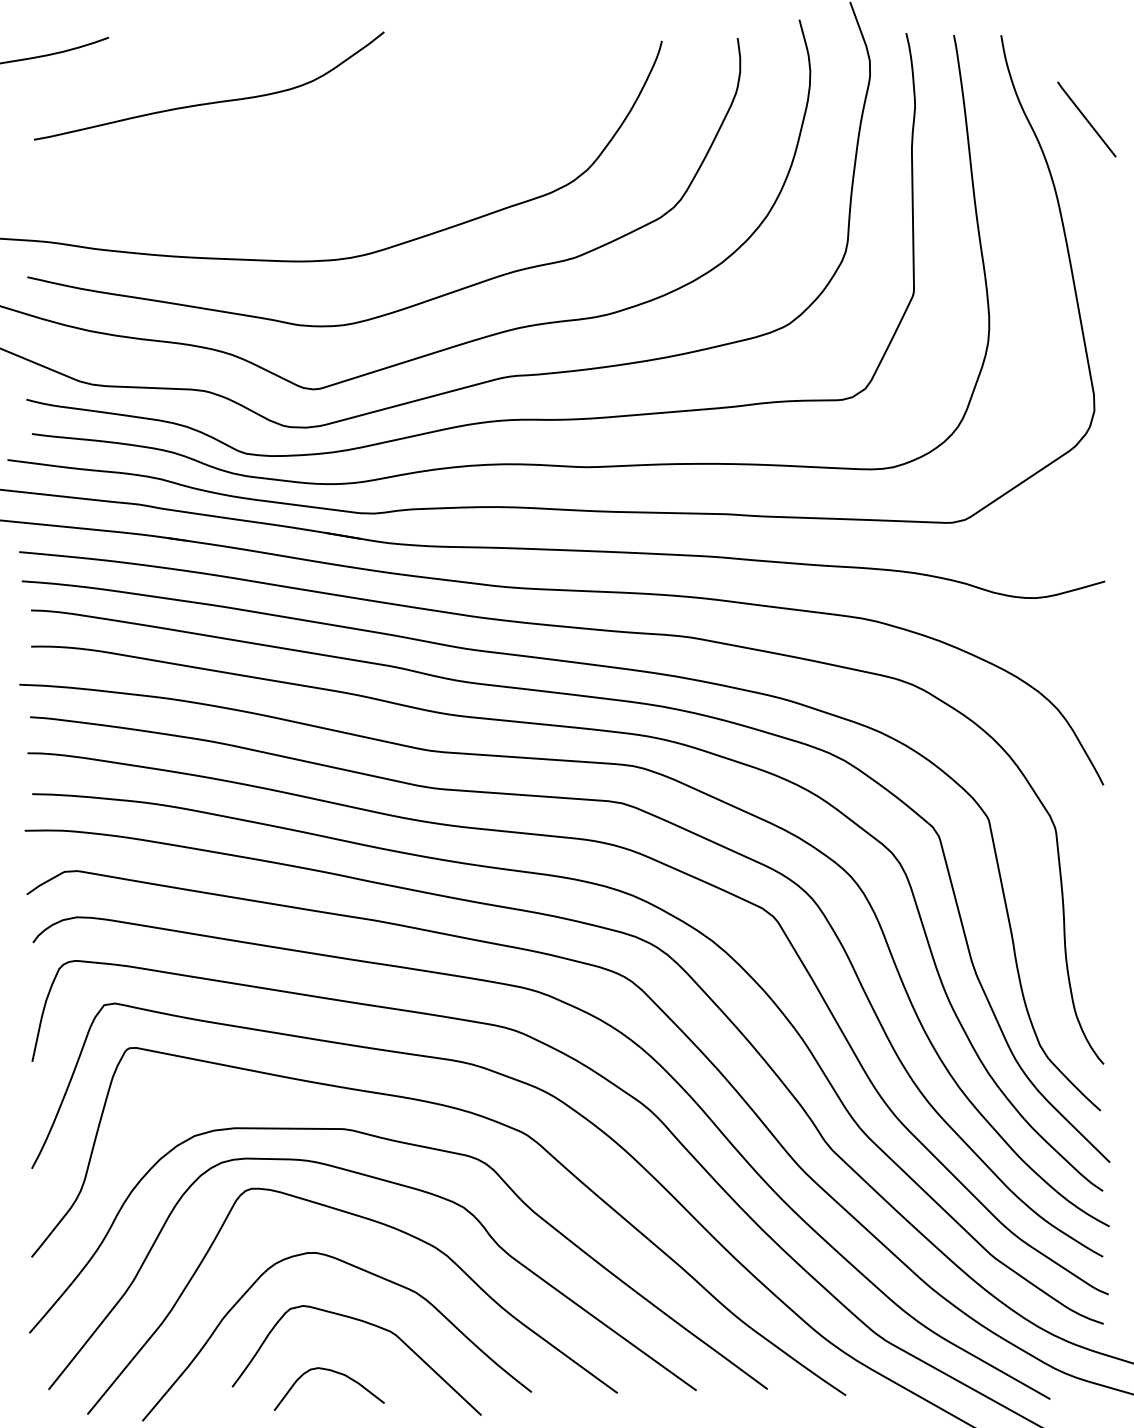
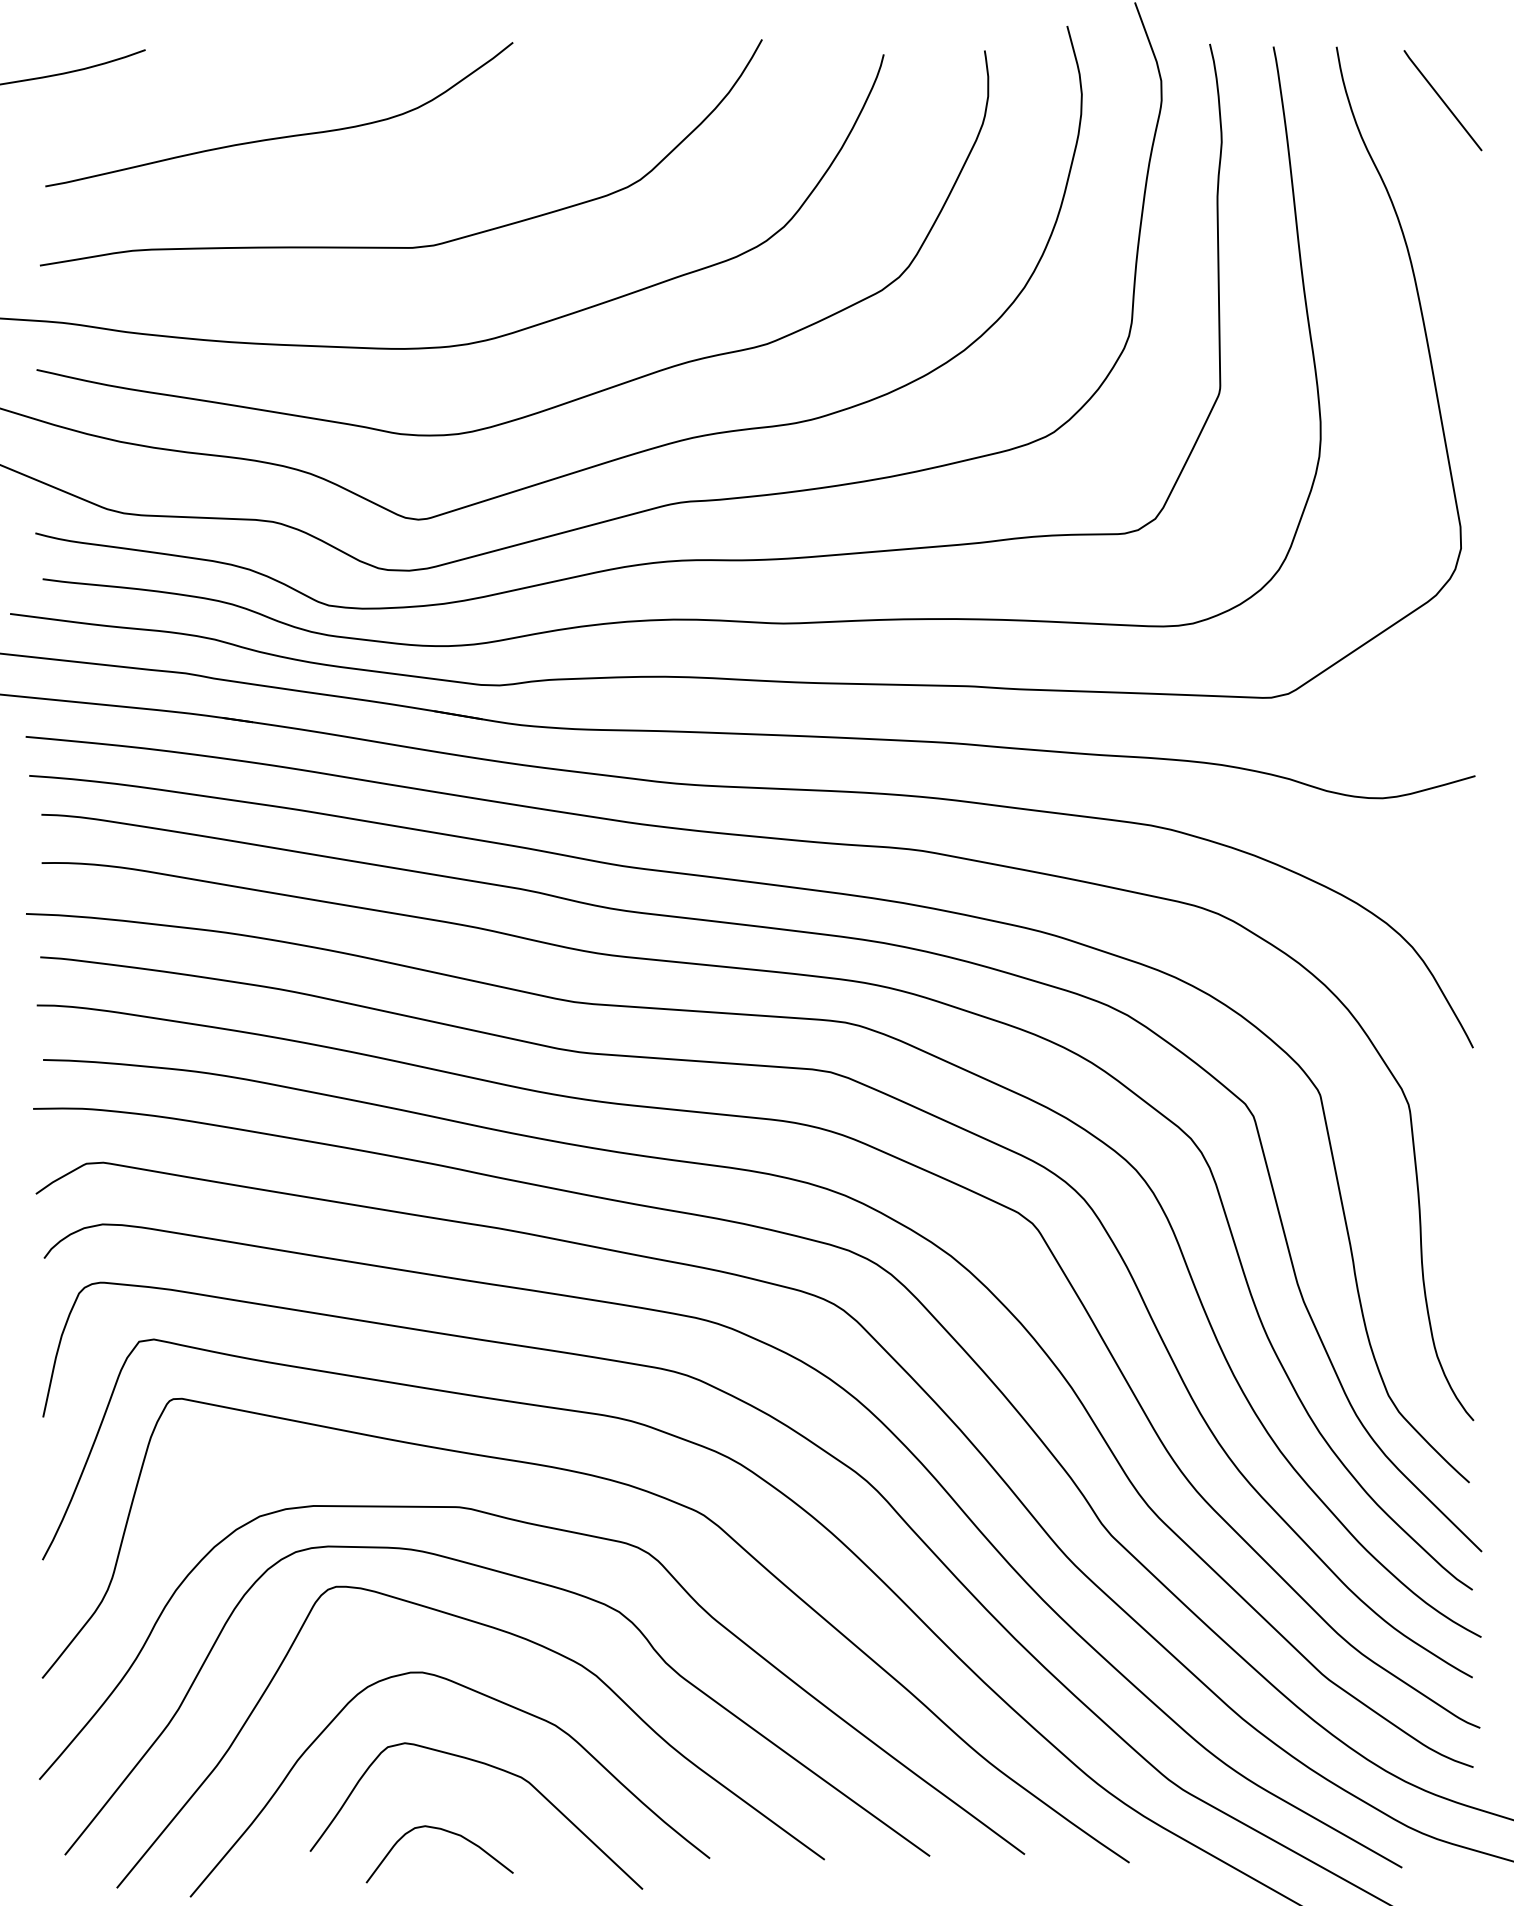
line: (1086, 119) -> (1442, 100), moved
curve: (300, 184) -> (401, 246), added

